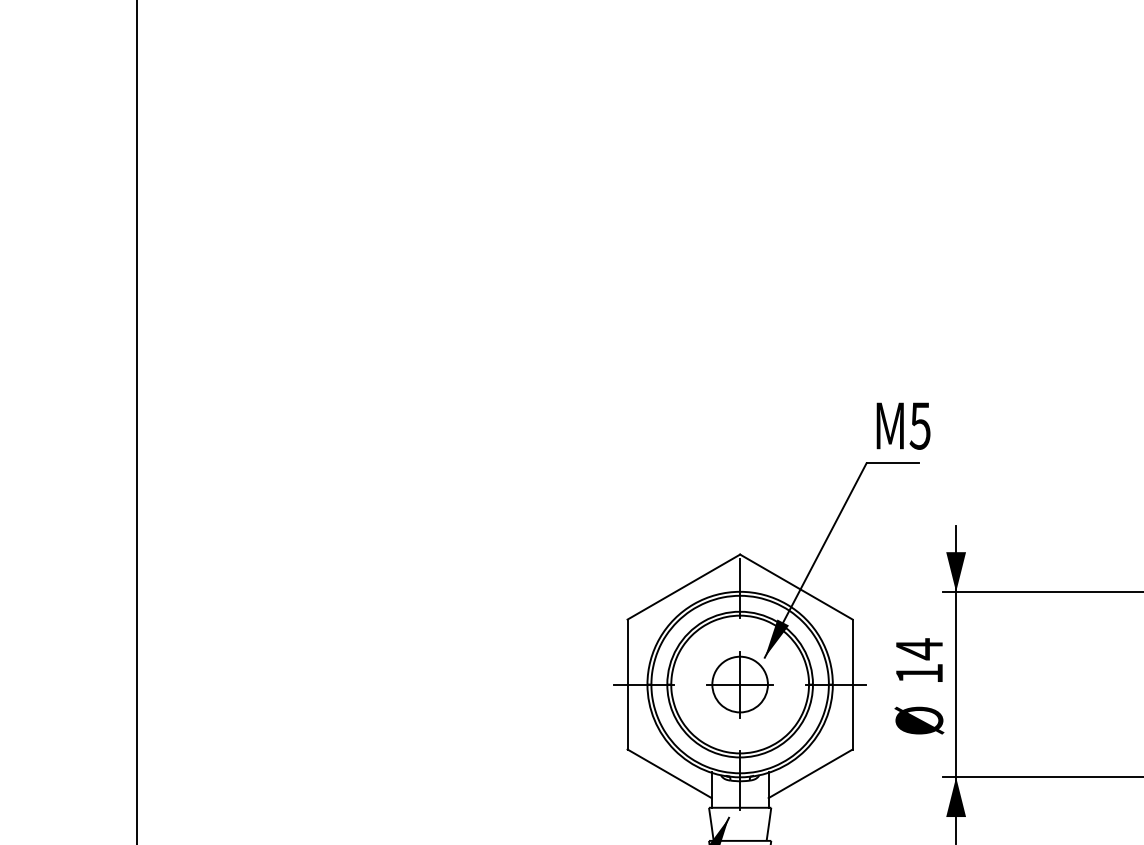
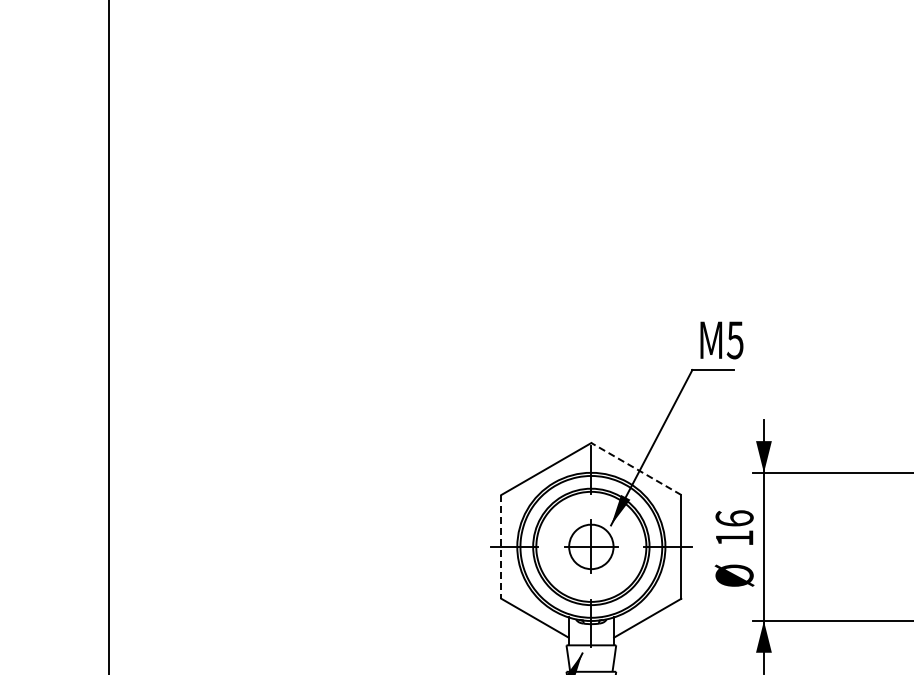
line: (796, 587) -> (636, 469), solid -> dashed
text: (919, 649) -> (734, 518), 14 -> 16
line: (627, 684) -> (501, 546), solid -> dashed

